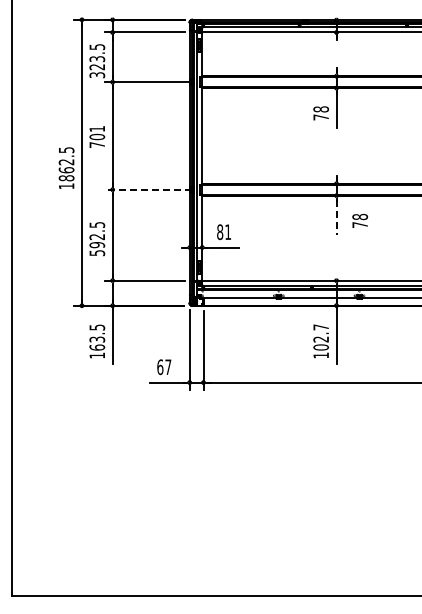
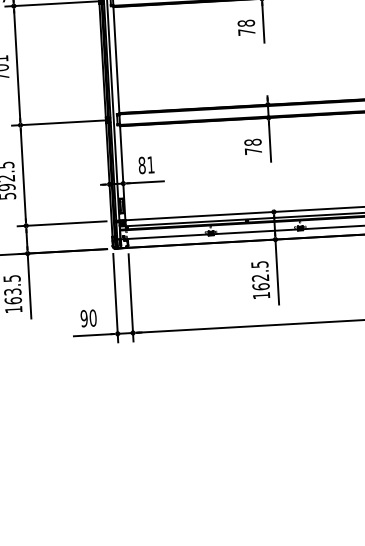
line: (148, 189) -> (60, 122), dashed -> solid
line: (336, 217) -> (269, 142), dashed -> solid
text: (359, 220) -> (252, 146), moved
text: (321, 337) -> (260, 275), 102.7 -> 162.5
text: (164, 367) -> (88, 318), 67 -> 90

